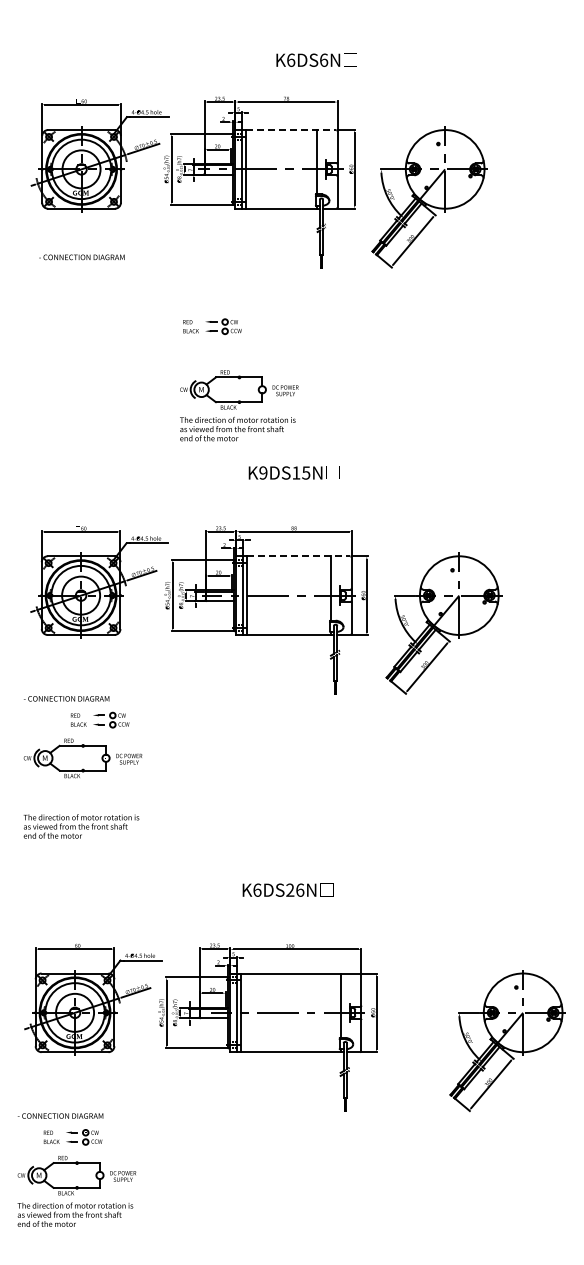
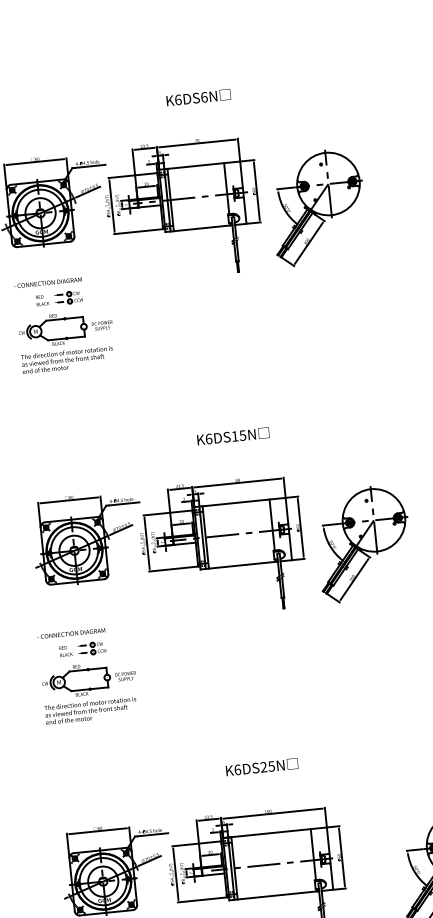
text: (316, 59) -> (198, 97), moved
line: (291, 130) -> (203, 165), dashed -> solid
part: (212, 326) -> (59, 298), moved
part: (239, 405) -> (67, 341), moved
text: (263, 472) -> (209, 438), K9DS15N -> K6DS15N
line: (298, 556) -> (243, 502), dashed -> solid
part: (100, 719) -> (83, 649), moved
text: (81, 826) -> (91, 710), moved
text: (300, 889) -> (271, 765), K6DS26N -> K6DS25N

